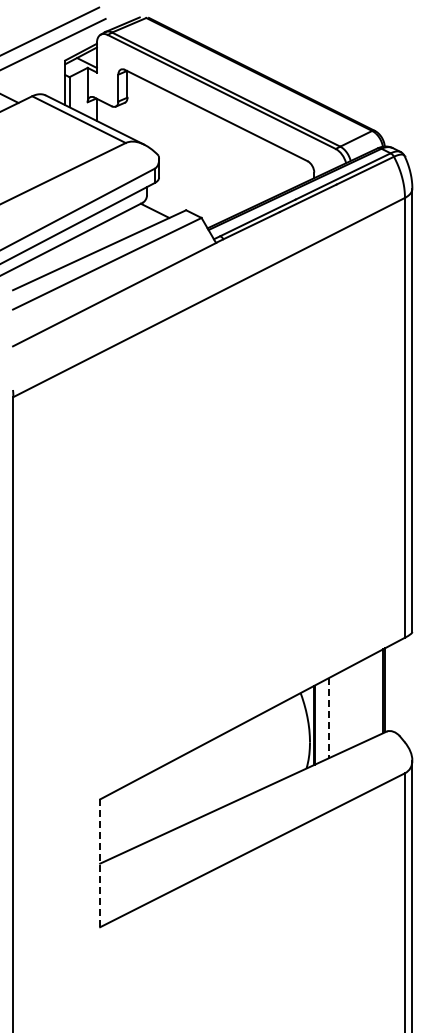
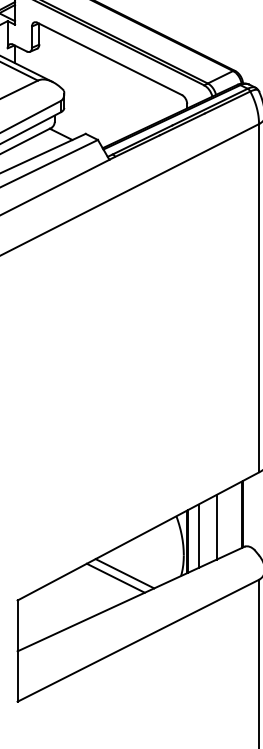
line: (351, 706) -> (216, 526), added
line: (328, 718) -> (198, 536), dashed -> solid
line: (235, 765) -> (124, 573), added
line: (223, 771) -> (115, 578), added
line: (100, 863) -> (17, 651), dashed -> solid

